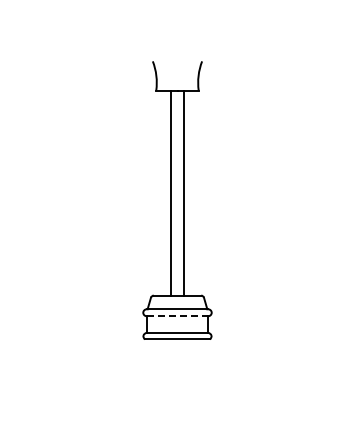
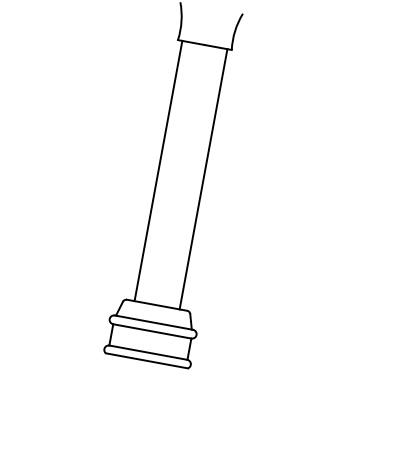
line: (170, 192) -> (158, 170), moved
line: (184, 192) -> (203, 178), moved
line: (177, 316) -> (152, 331), dashed -> solid

